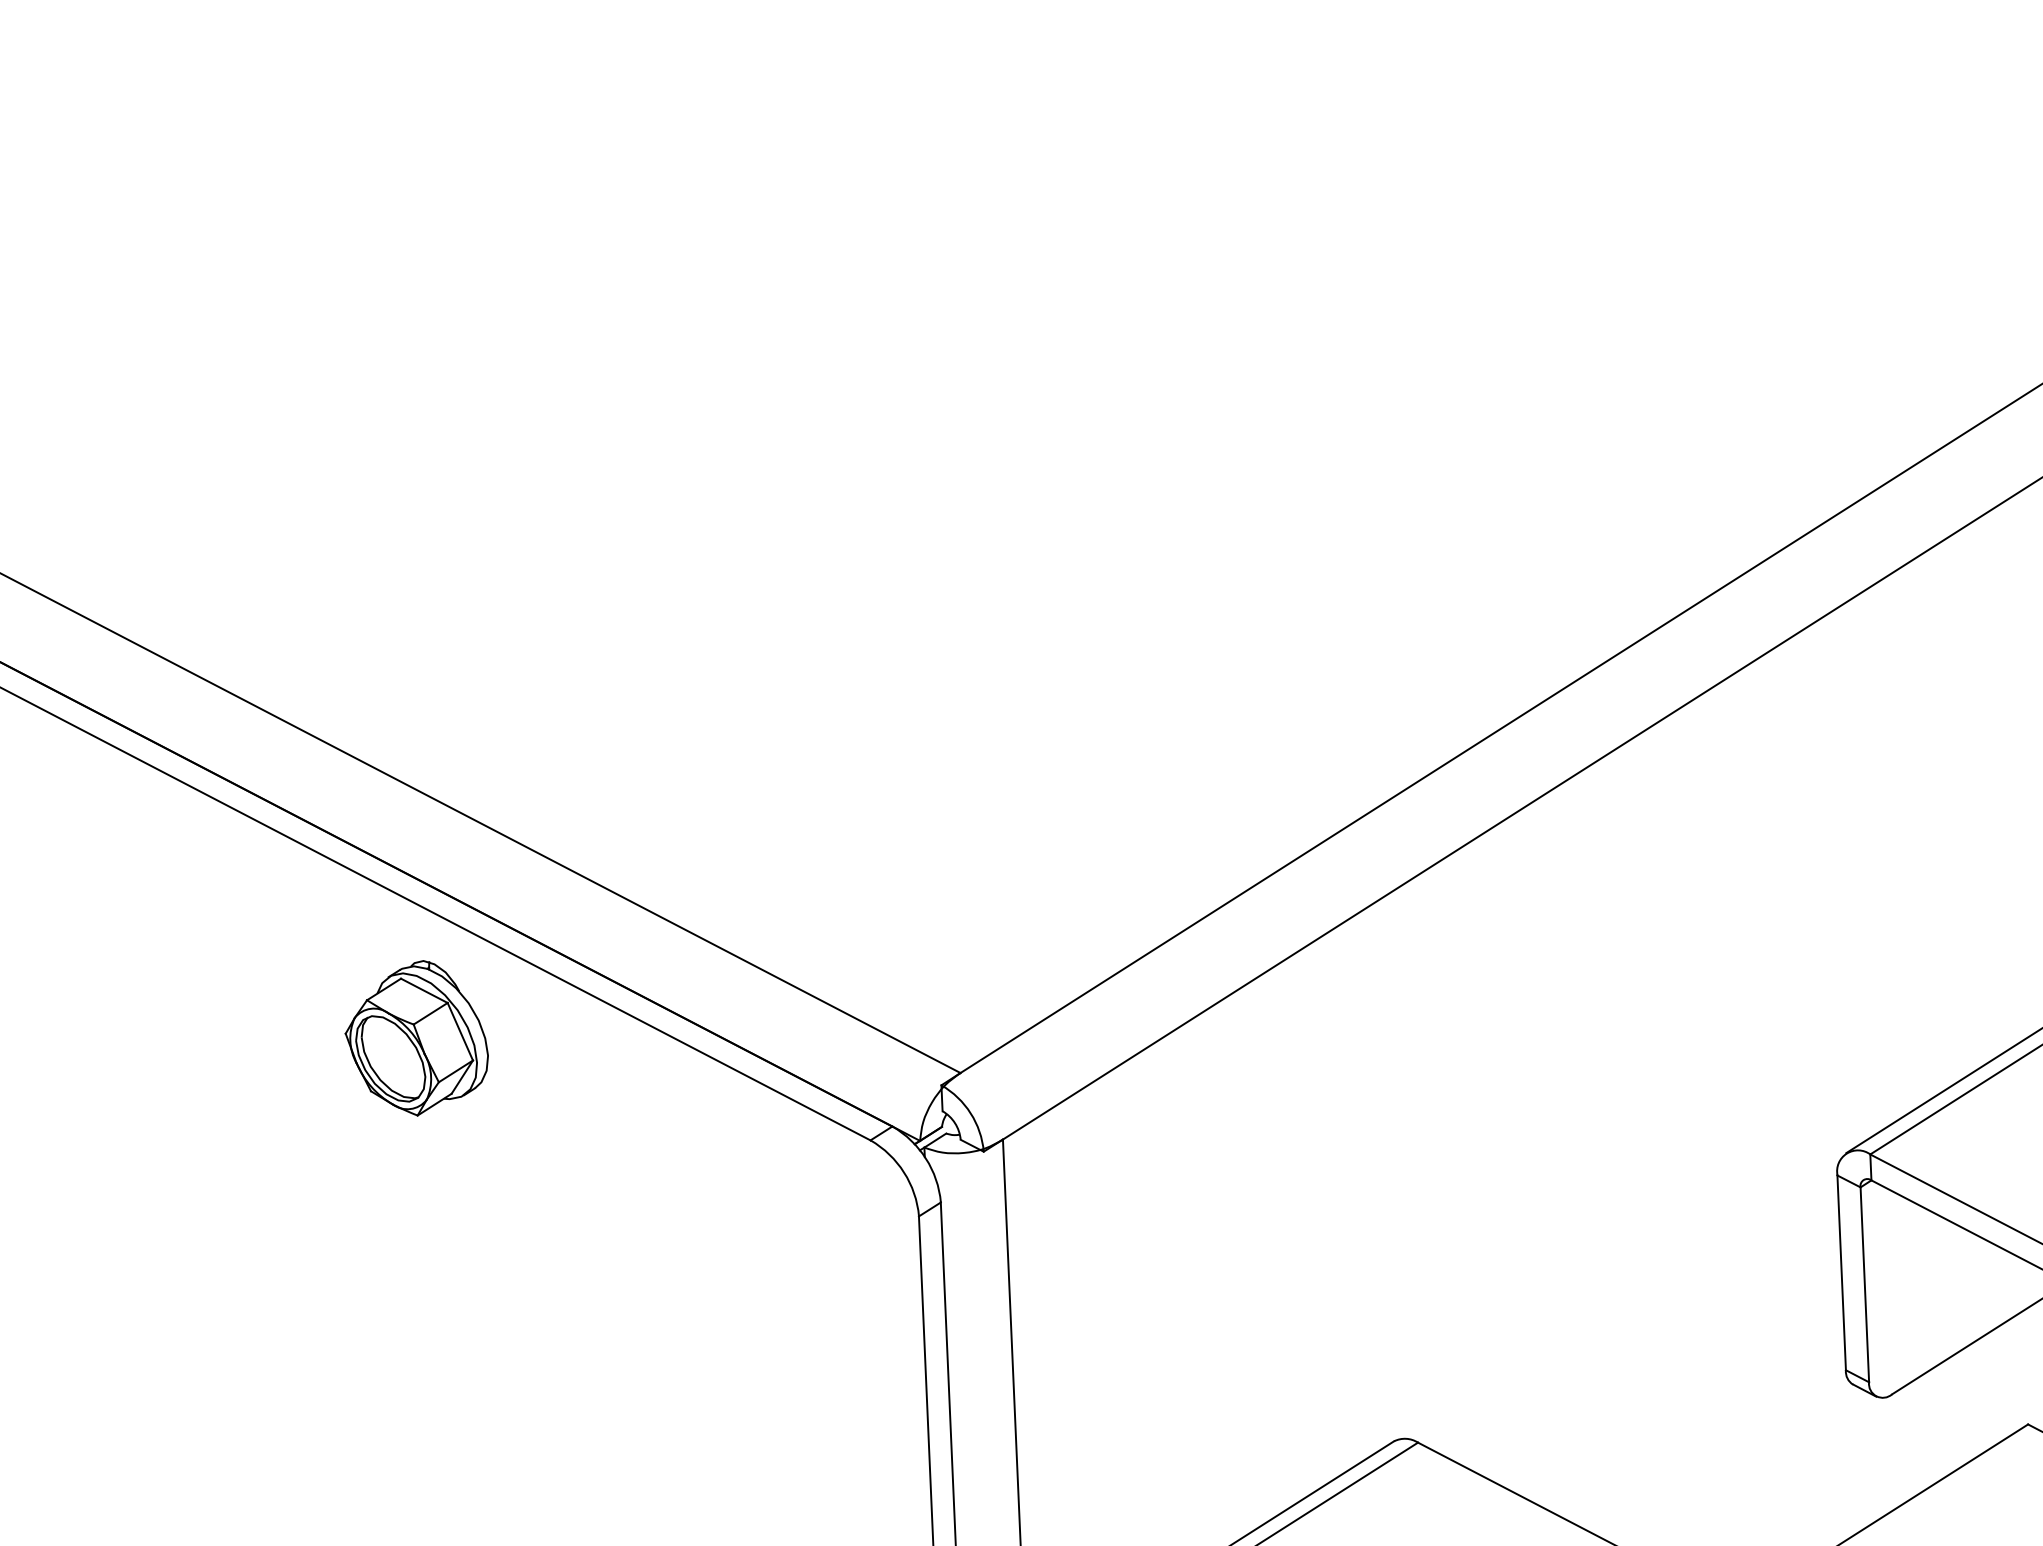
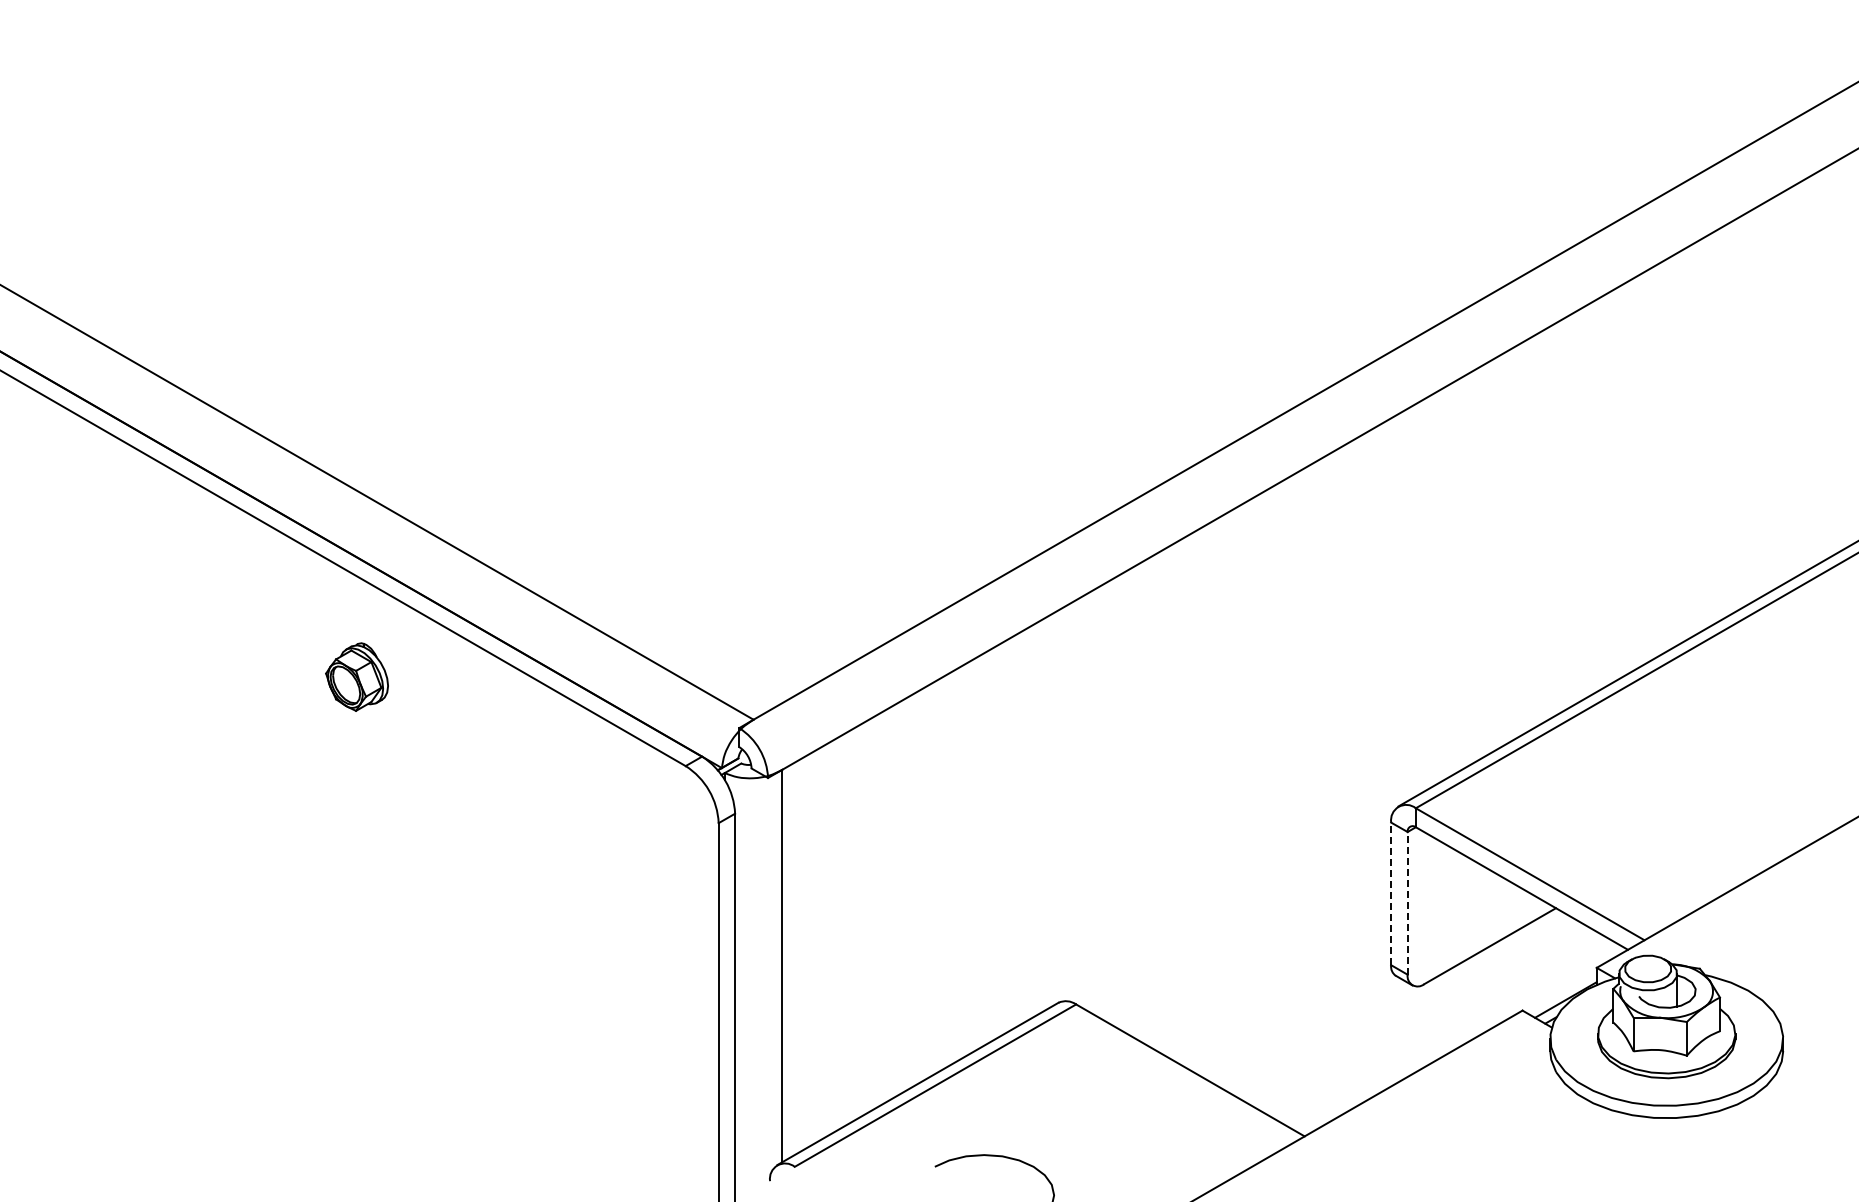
part: (415, 1037) -> (356, 676), size x0.6
line: (1842, 1272) -> (1391, 893), solid -> dashed
line: (1864, 1283) -> (1407, 902), solid -> dashed

